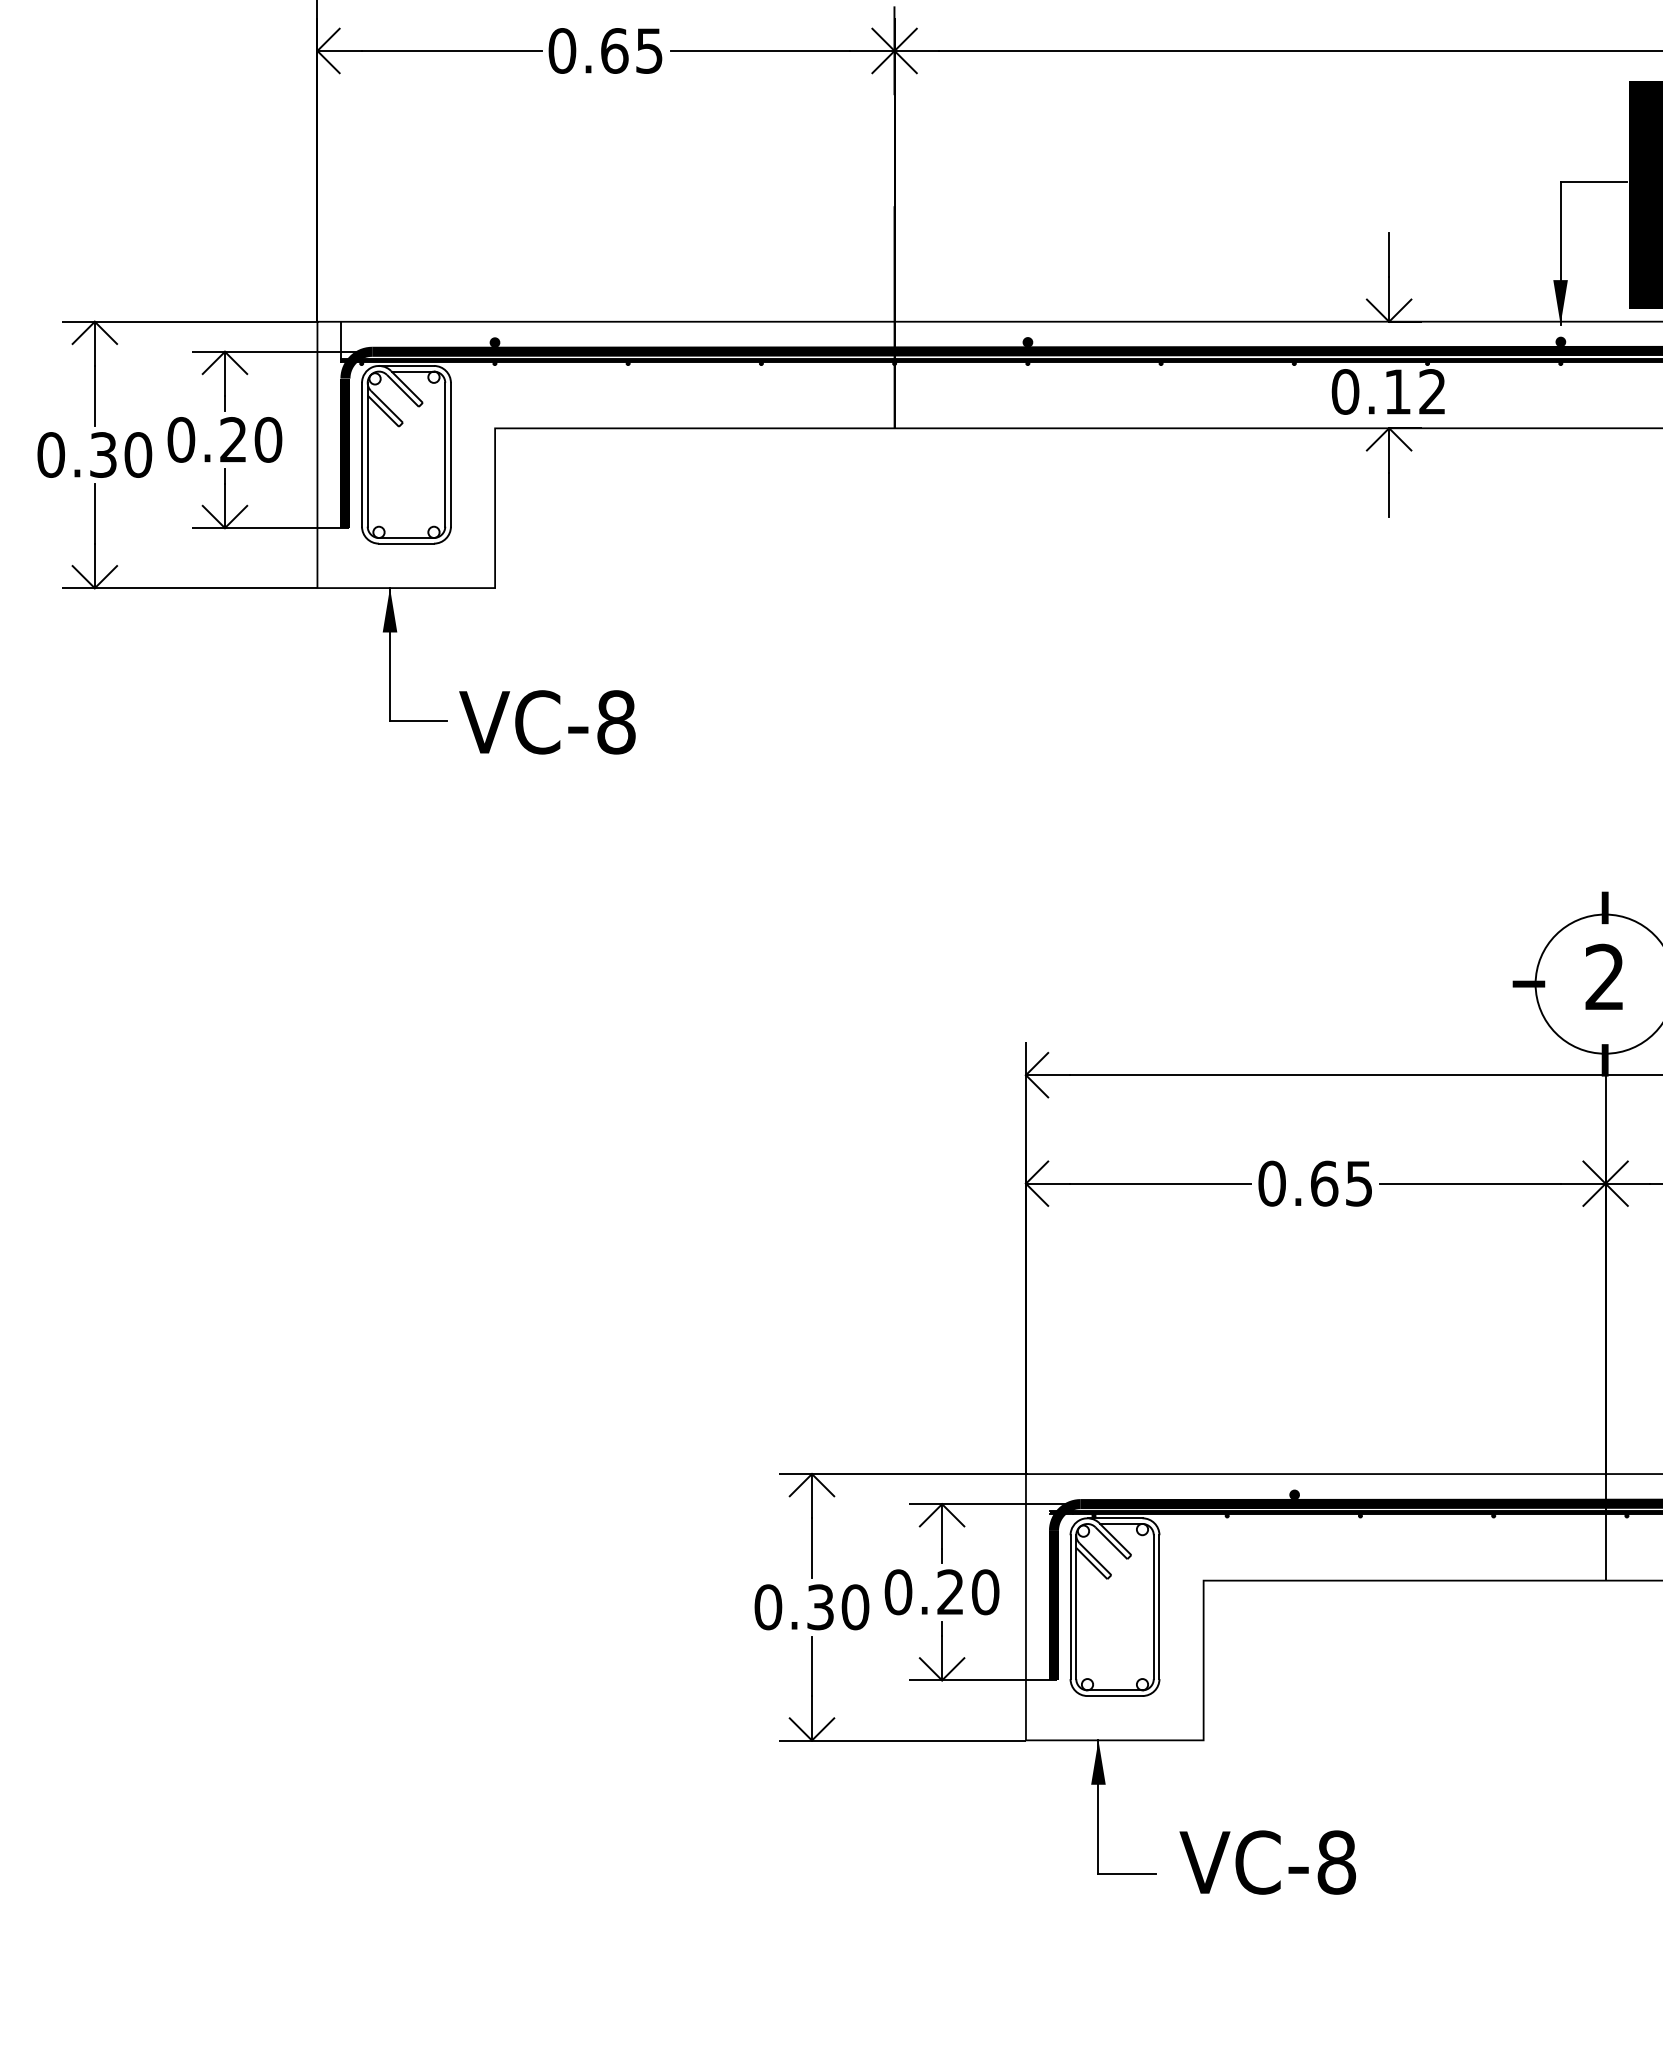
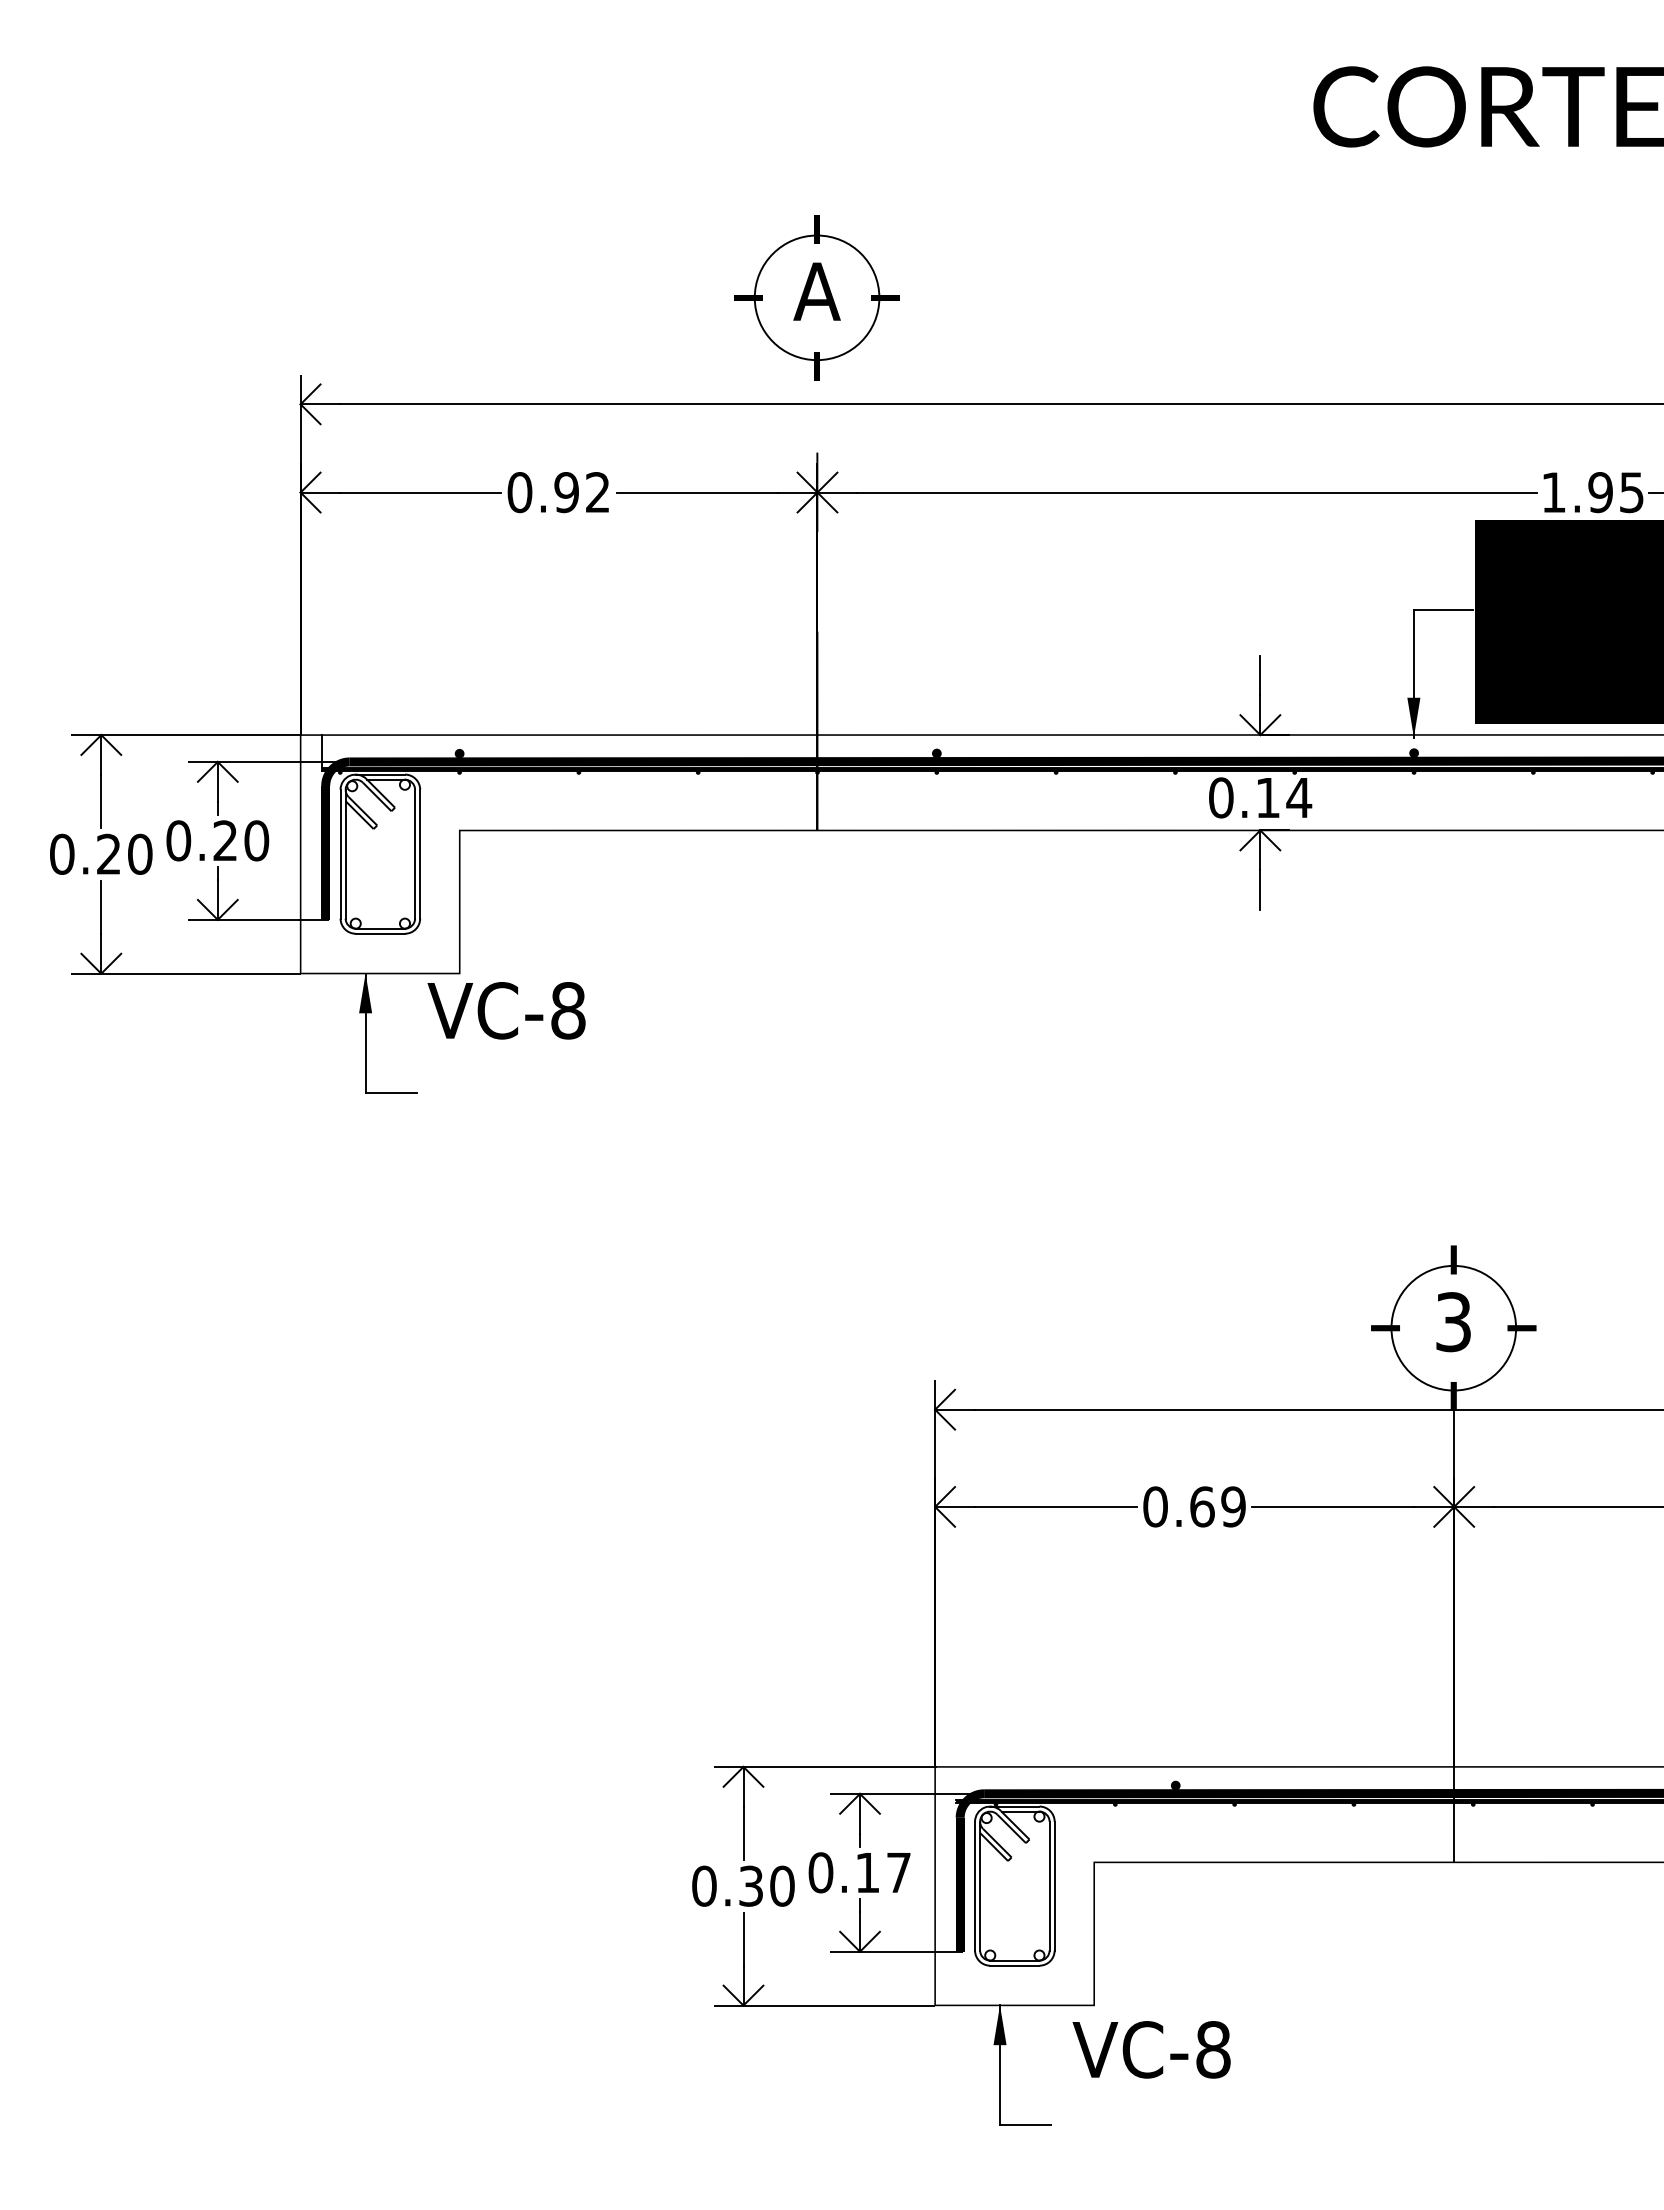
text: (631, 50) -> (581, 492), 0.65 -> 0.92
text: (1432, 391) -> (1299, 797), 0.12 -> 0.14
text: (102, 455) -> (108, 854), 0.30 -> 0.20
text: (547, 722) -> (506, 1010), moved
text: (1604, 977) -> (1453, 1322), 2 -> 3
text: (1359, 1183) -> (1233, 1506), 0.65 -> 0.69
text: (968, 1591) -> (883, 1872), 0.20 -> 0.17
text: (1267, 1862) -> (1151, 2049), moved

